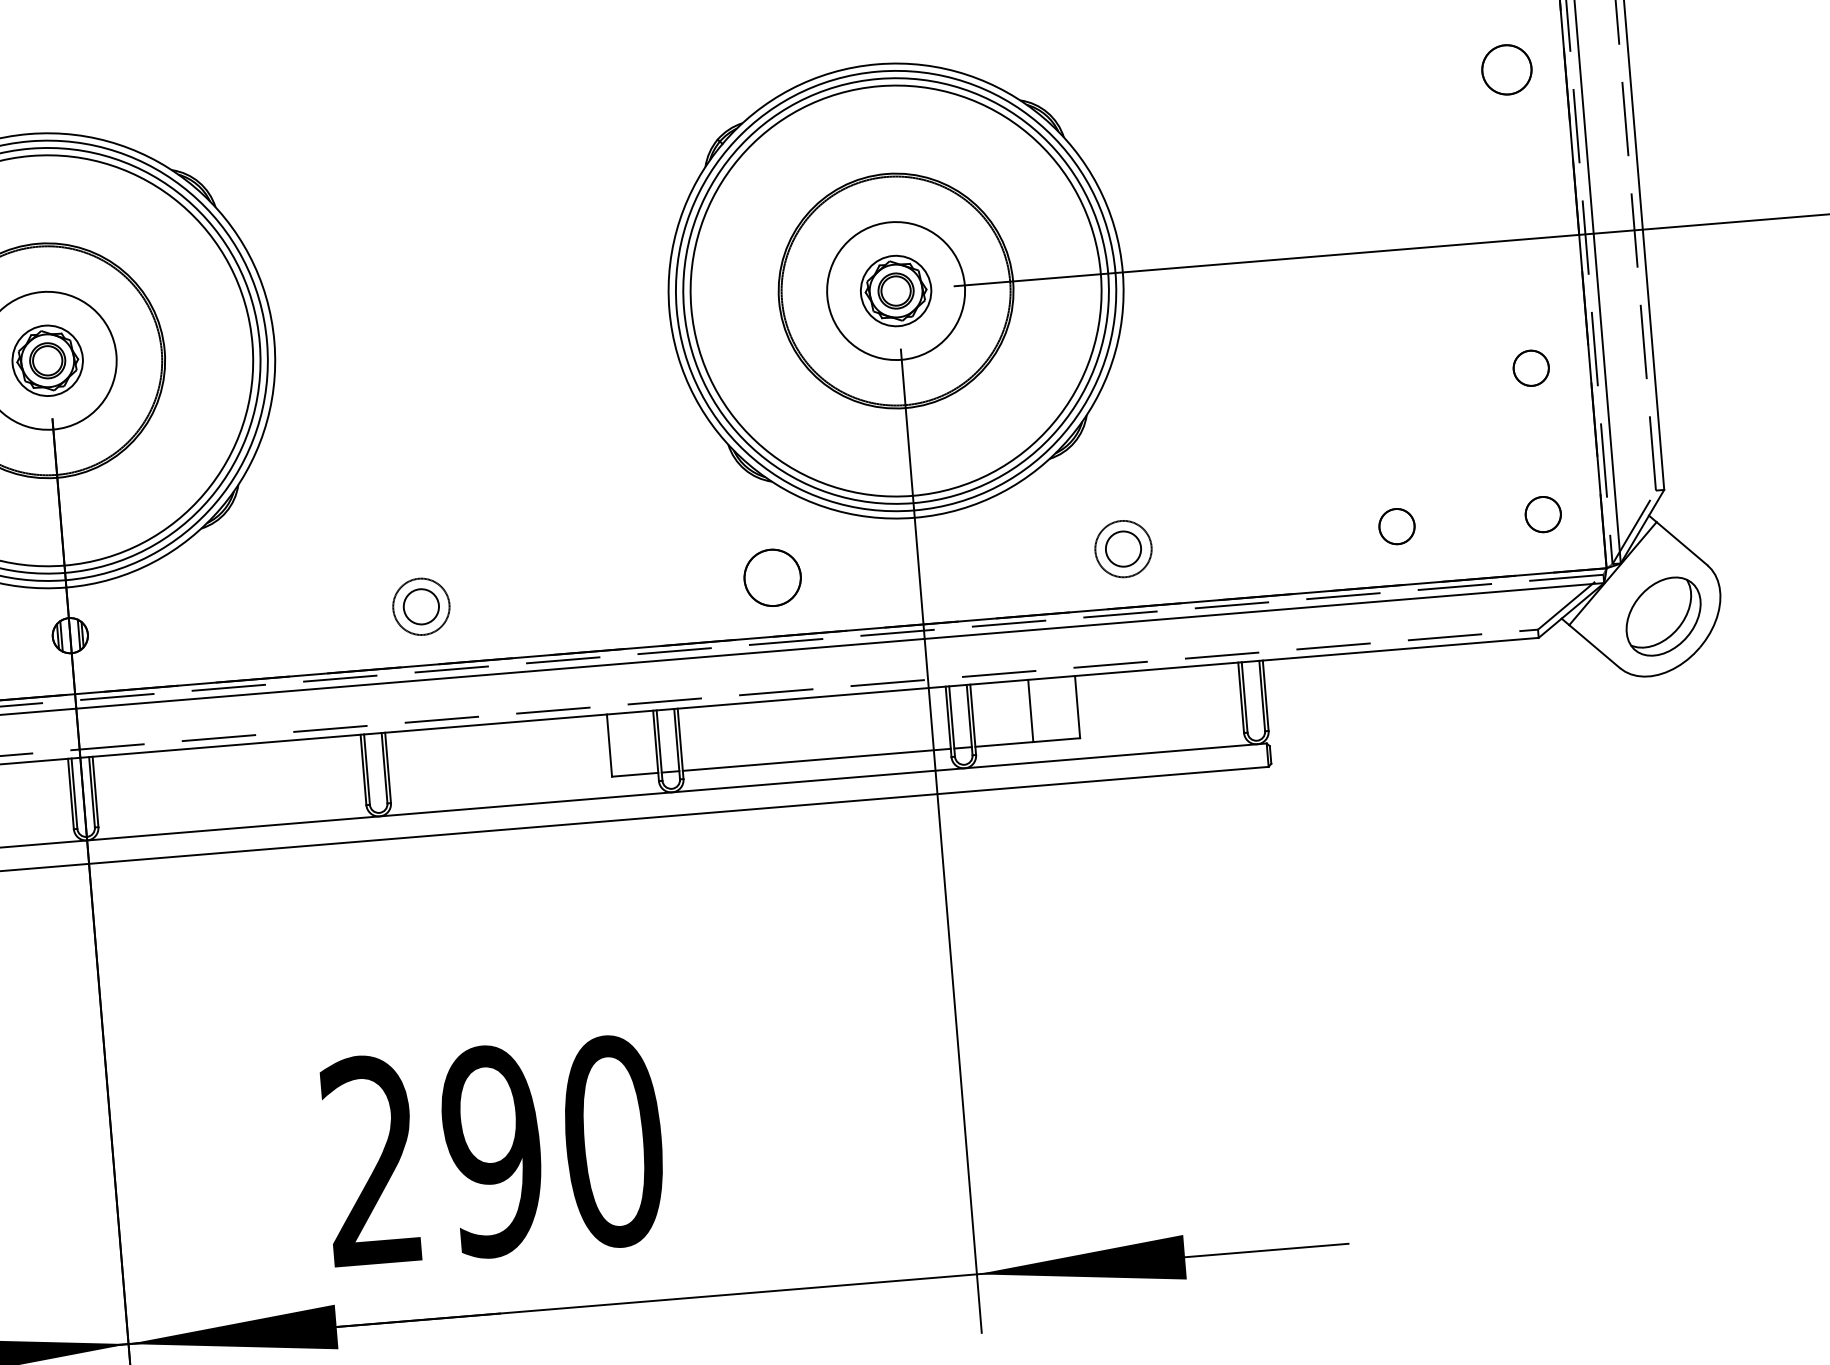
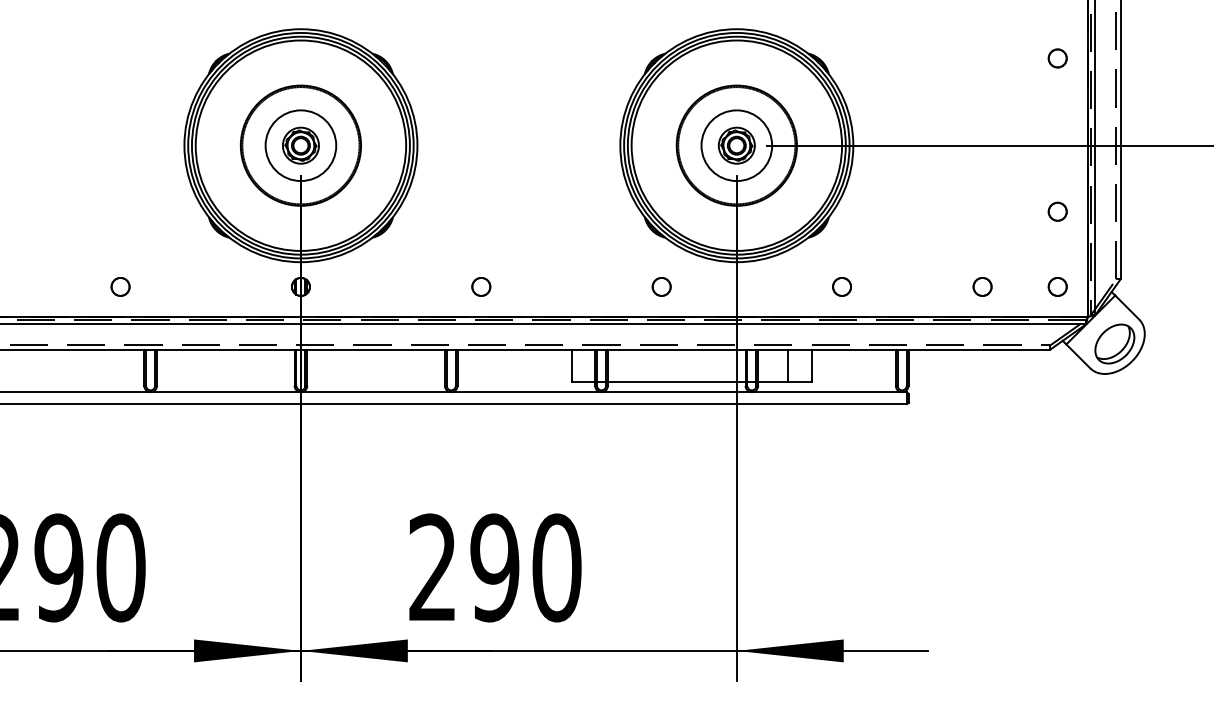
circle: (1506, 69) -> (1057, 58), size x0.71
circle: (1124, 548) -> (842, 286), size x0.62
circle: (771, 577) -> (661, 286), size x0.62
circle: (421, 605) -> (481, 286), size x0.62

